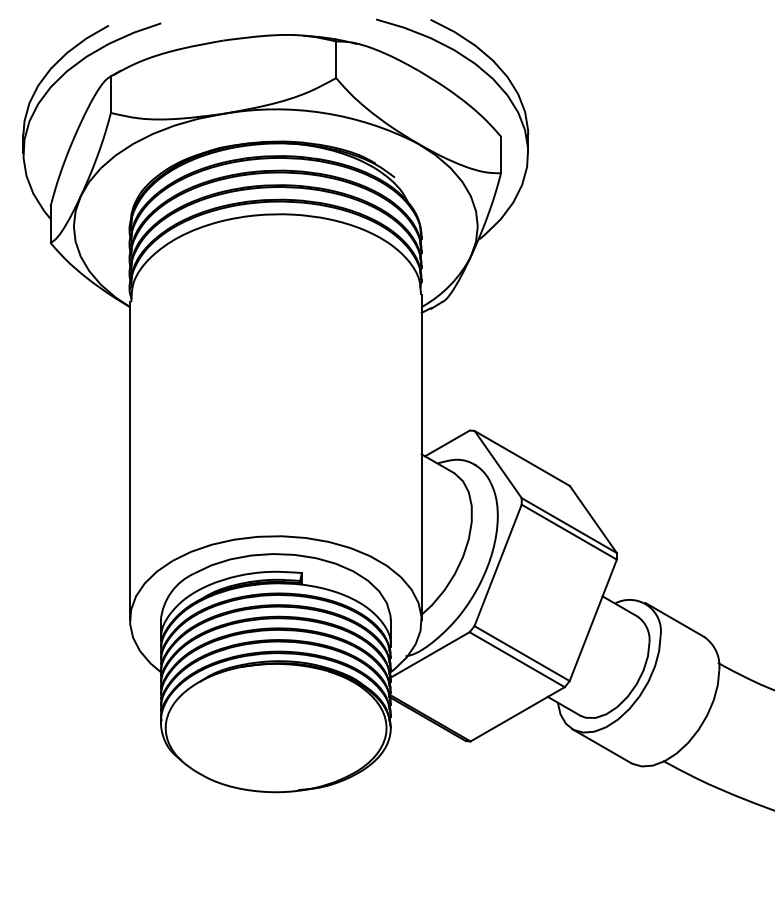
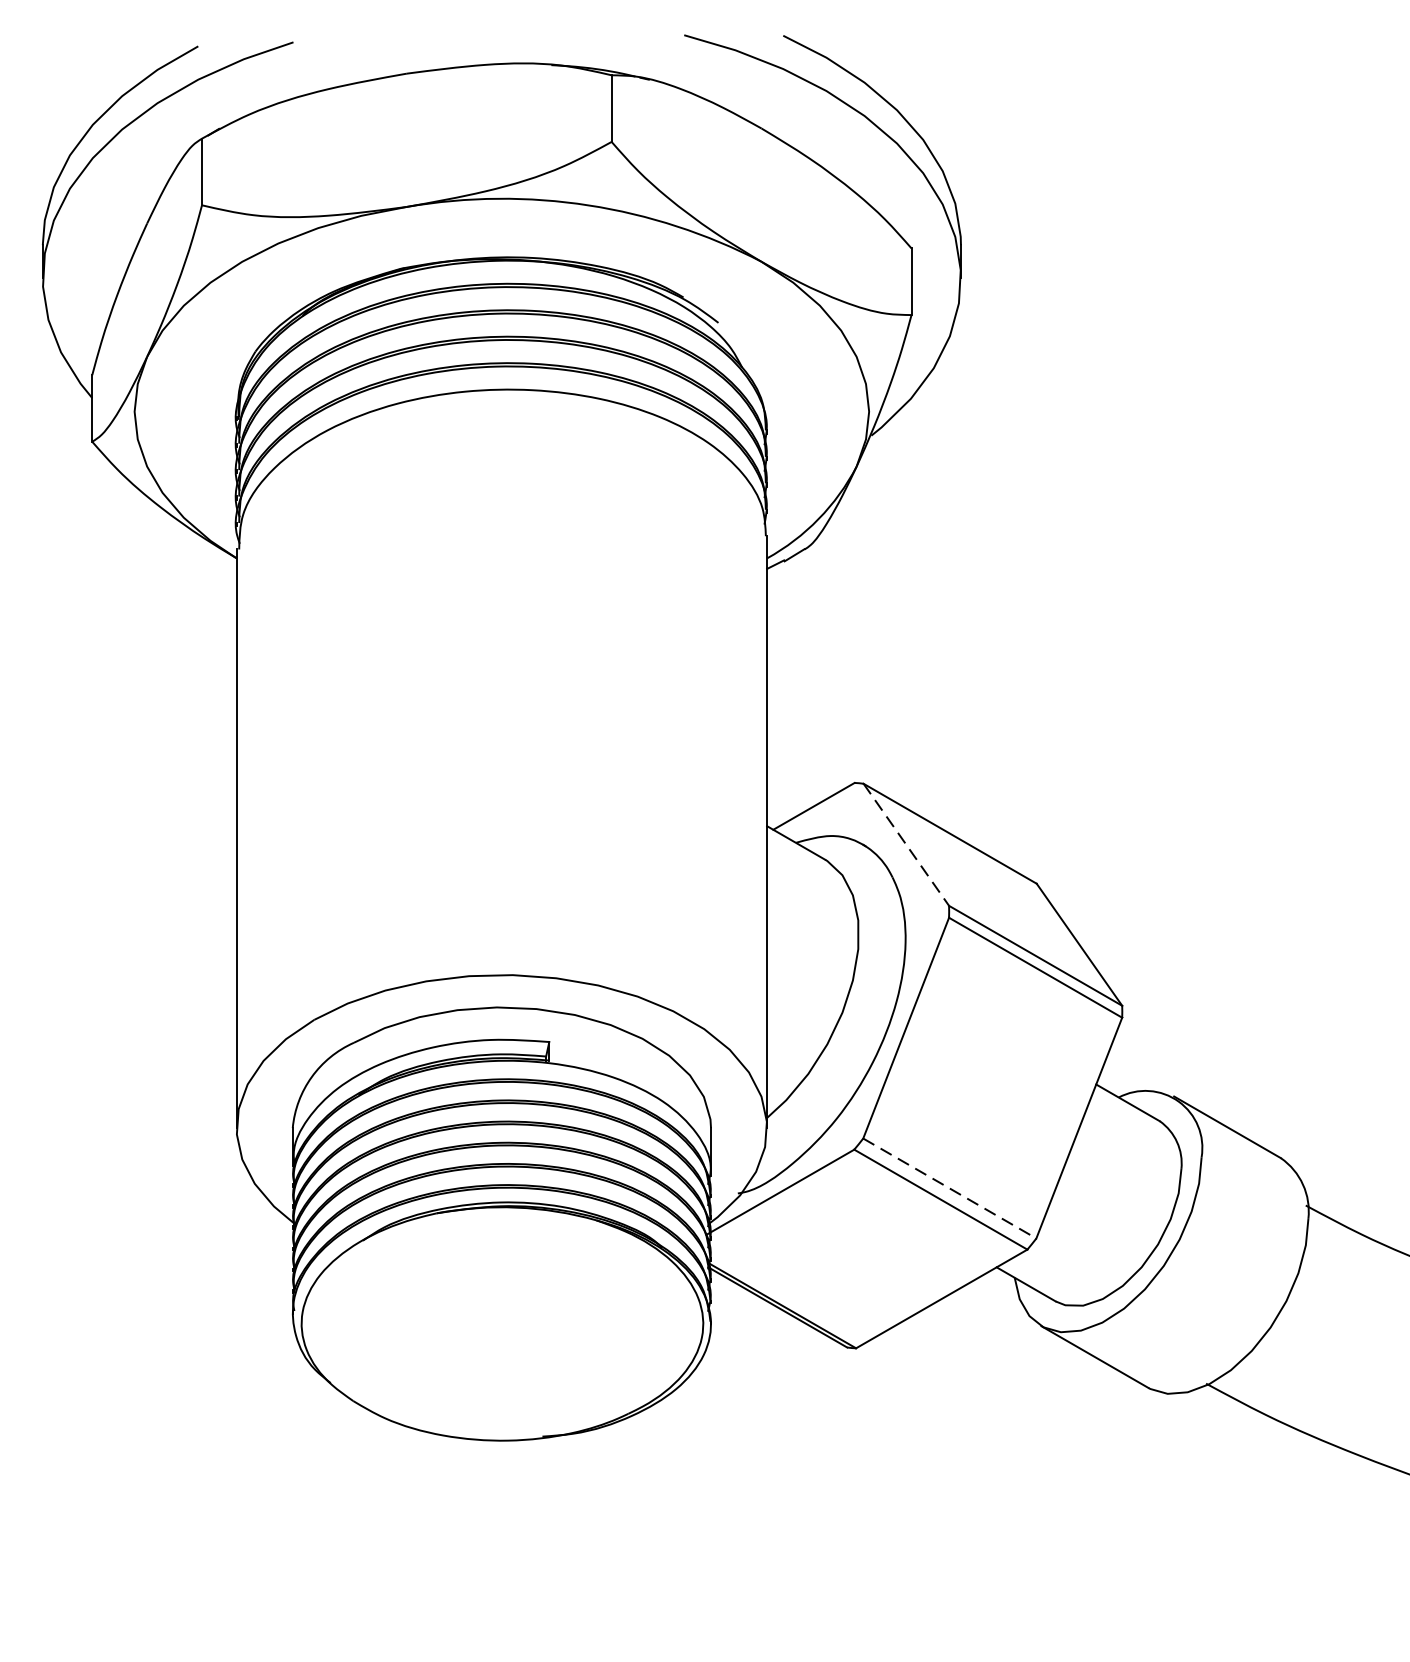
line: (498, 464) -> (906, 844), solid -> dashed
line: (522, 653) -> (950, 1188), solid -> dashed

